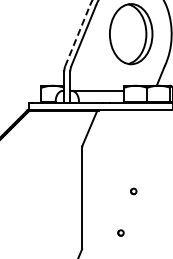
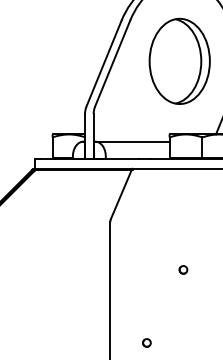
line: (77, 35) -> (103, 63), dashed -> solid
part: (133, 191) -> (183, 269), moved
part: (120, 232) -> (146, 342), moved

